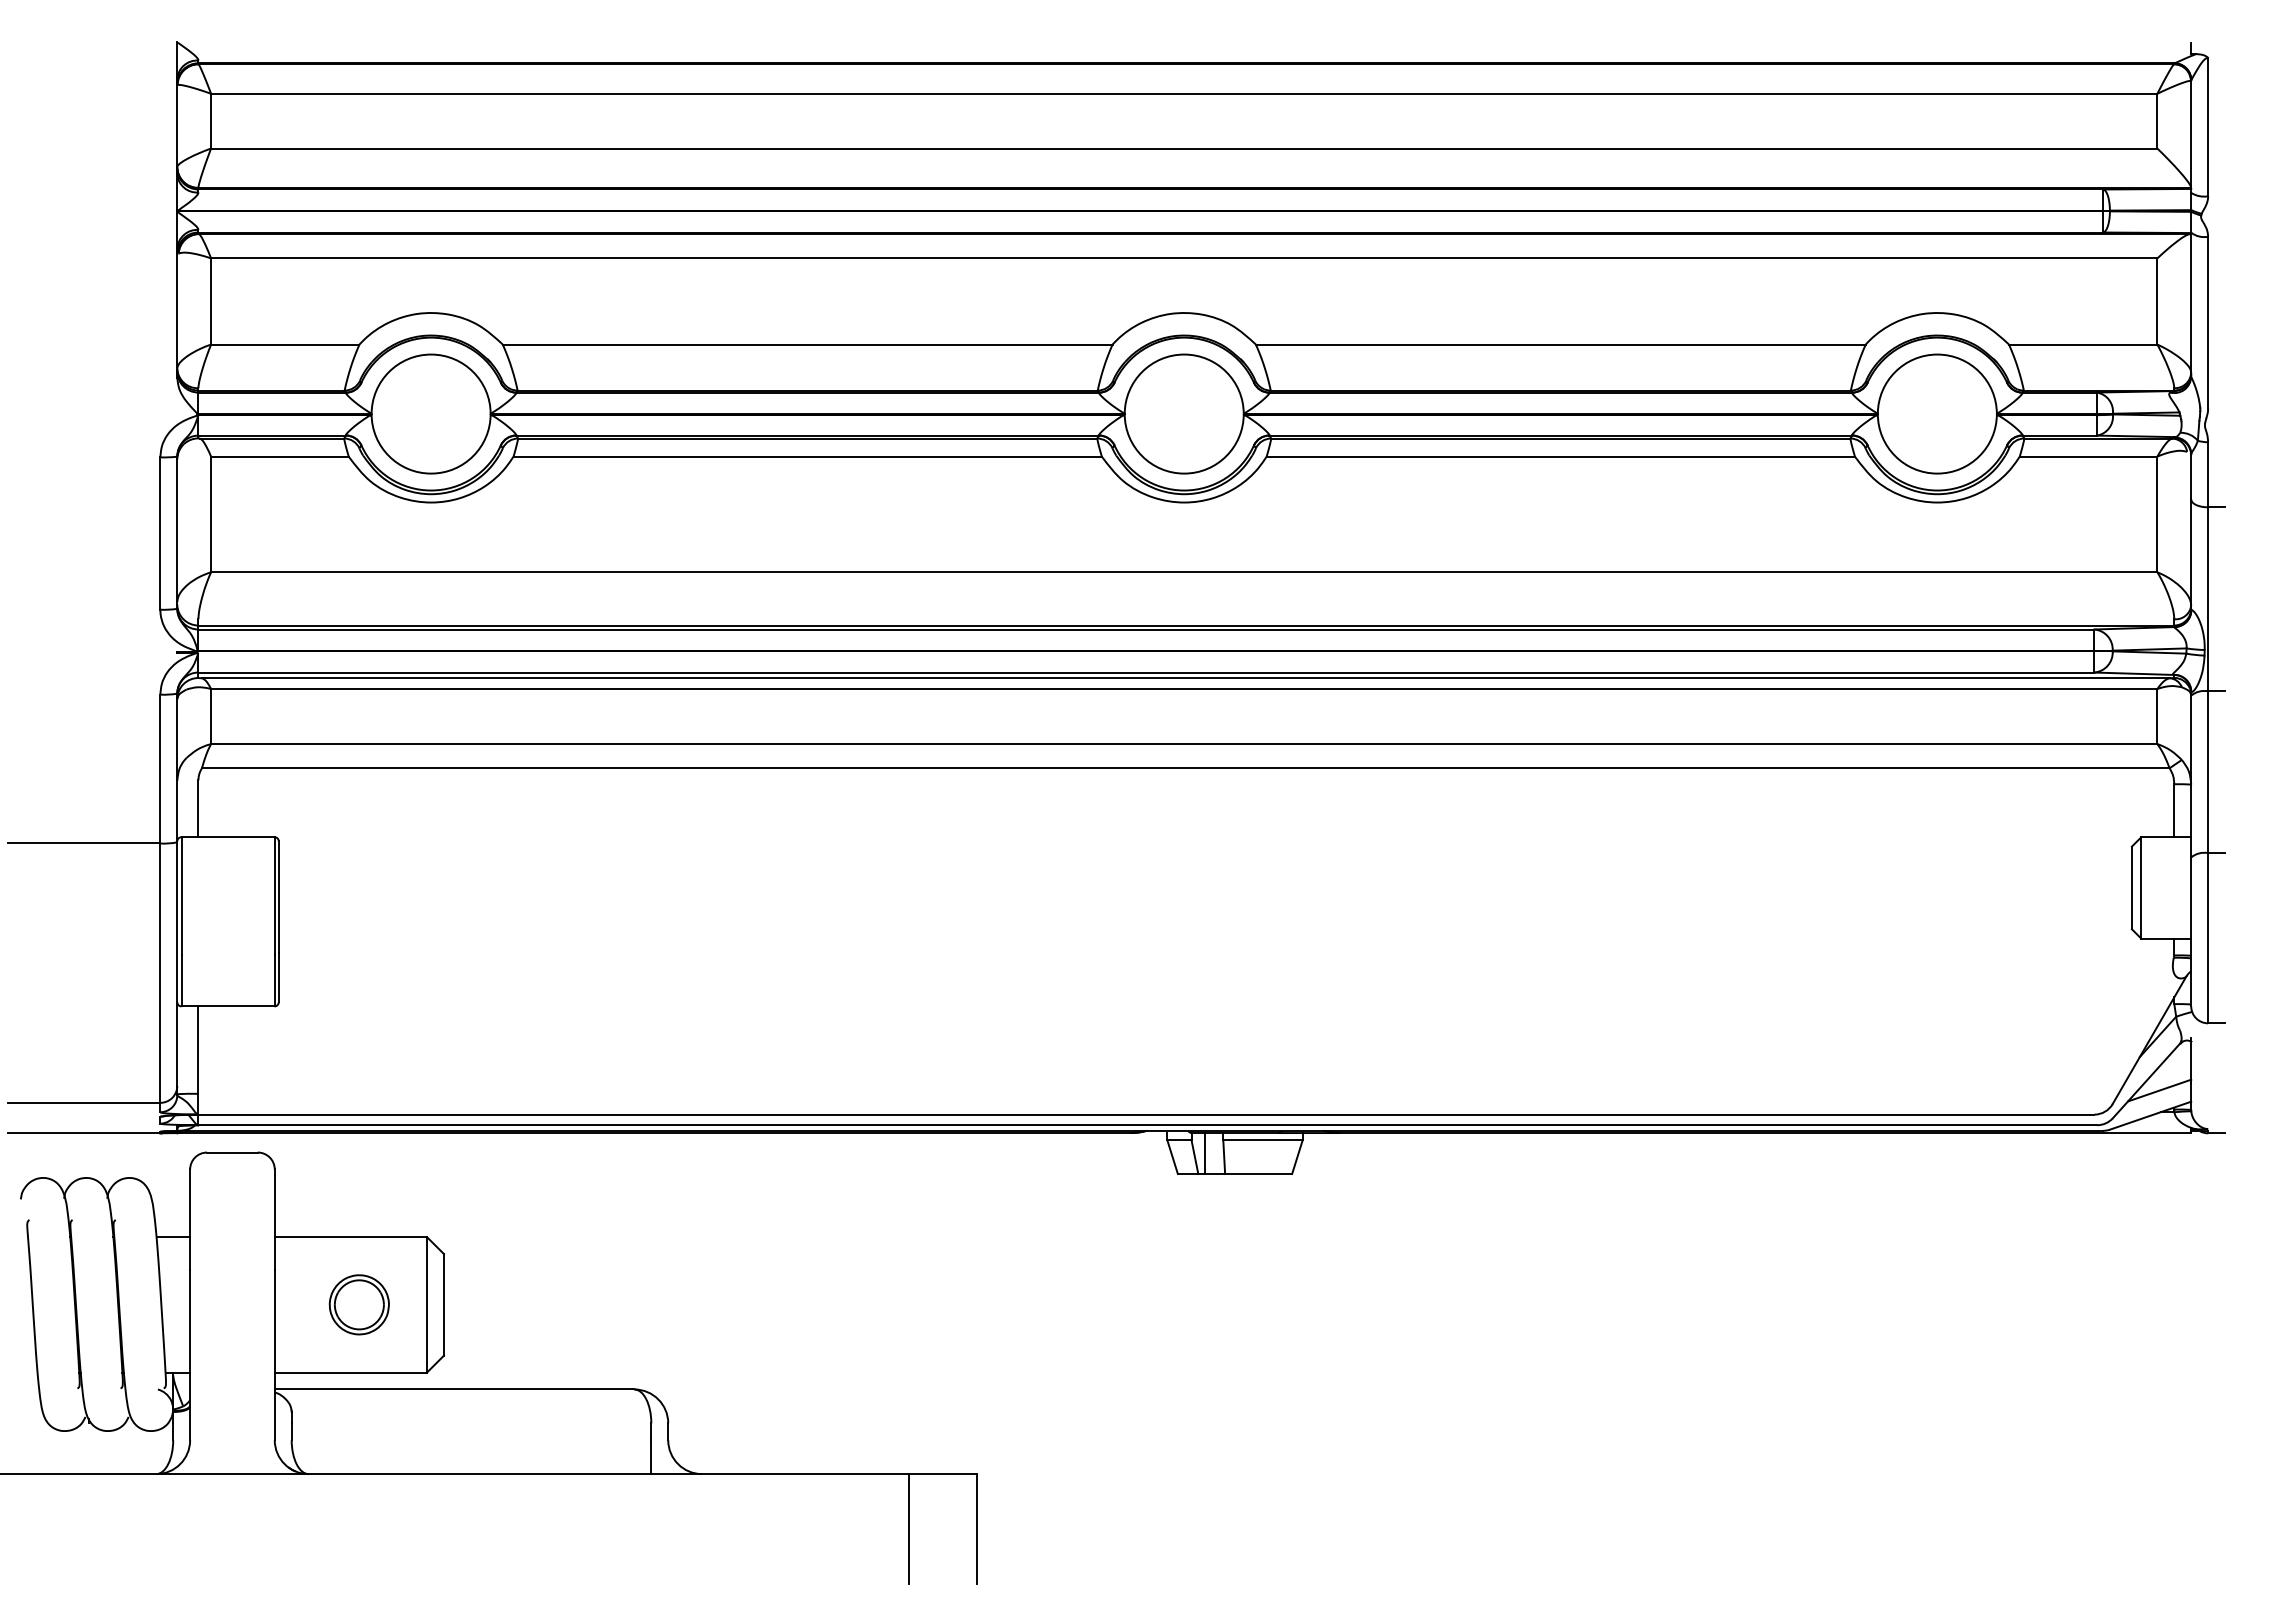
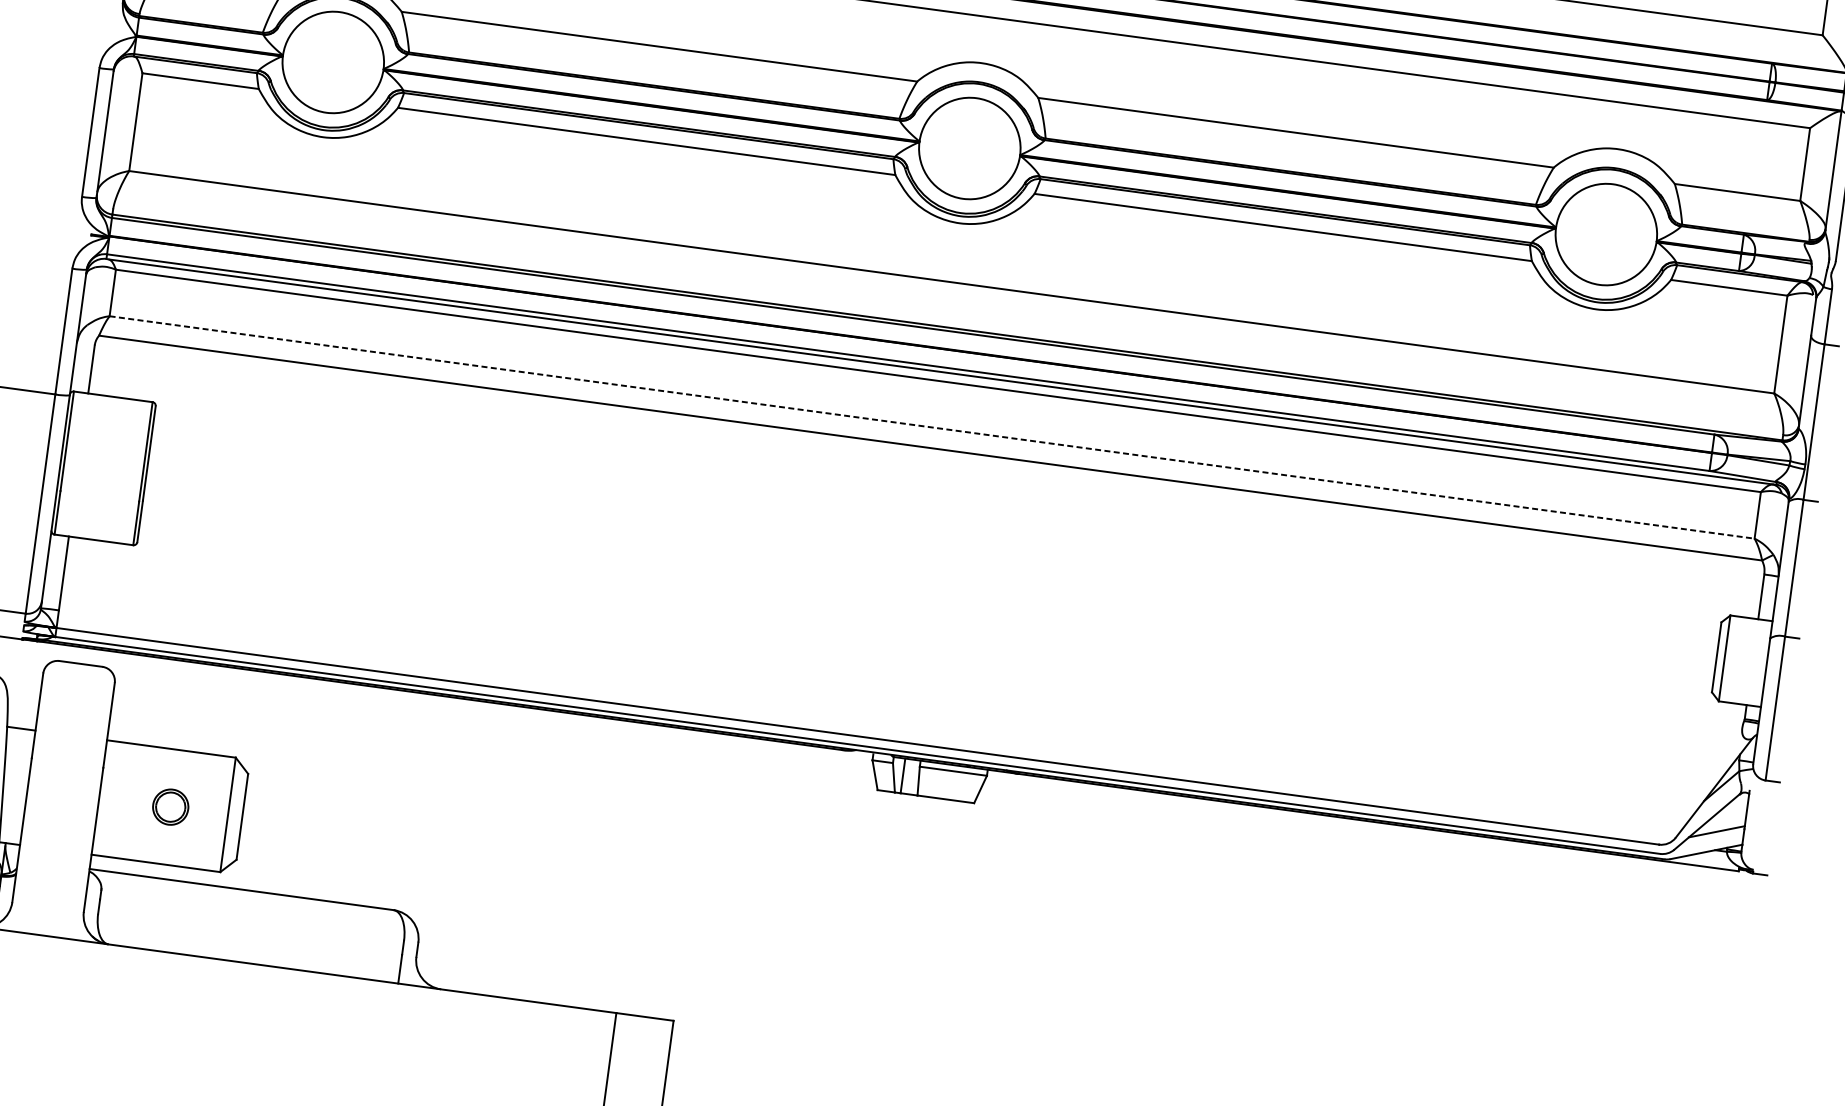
line: (1184, 744) -> (932, 427), solid -> dashed
part: (358, 1304) -> (170, 806), size x0.7

